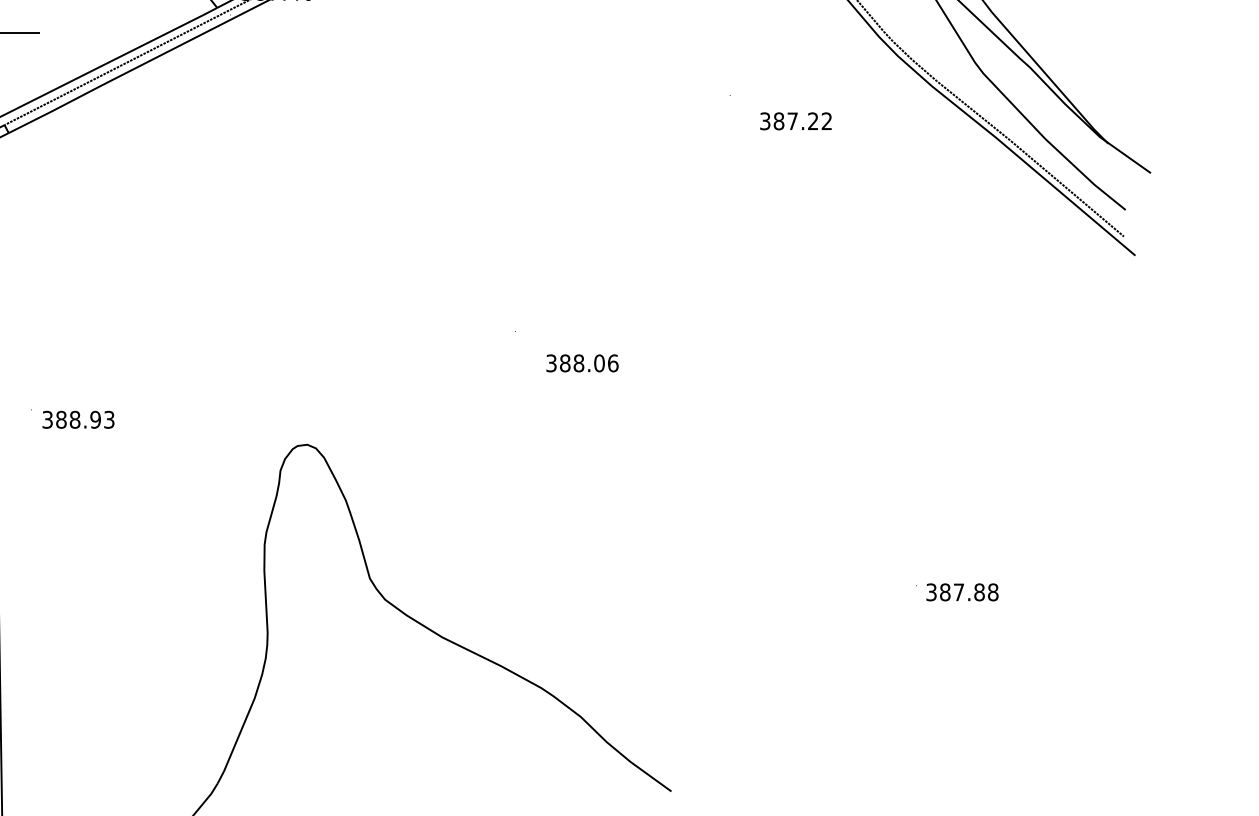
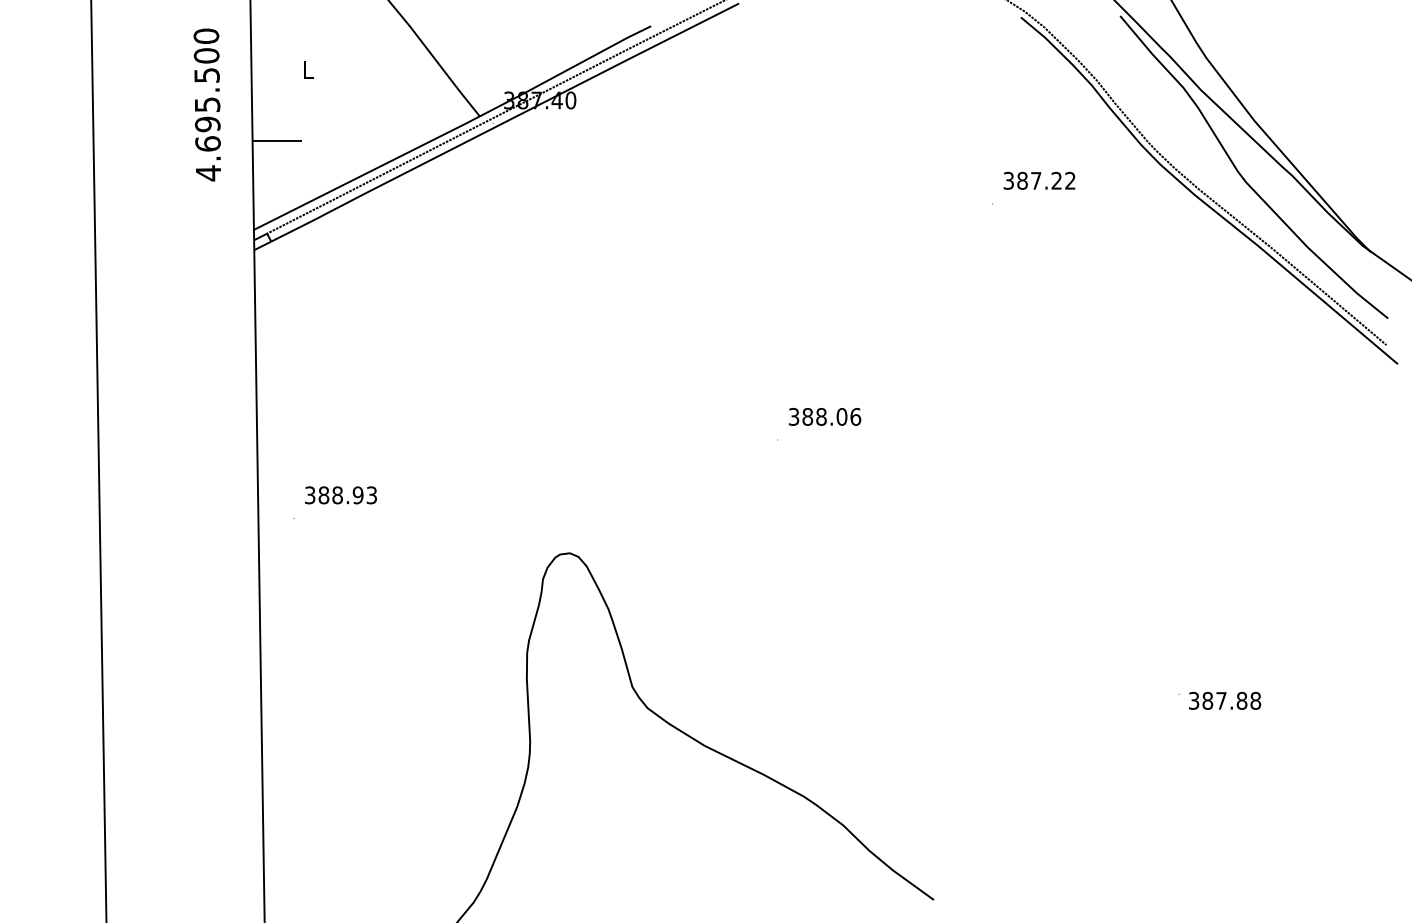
text: (795, 120) -> (1039, 180), moved
text: (582, 362) -> (825, 416), moved
text: (77, 419) -> (340, 495), moved

